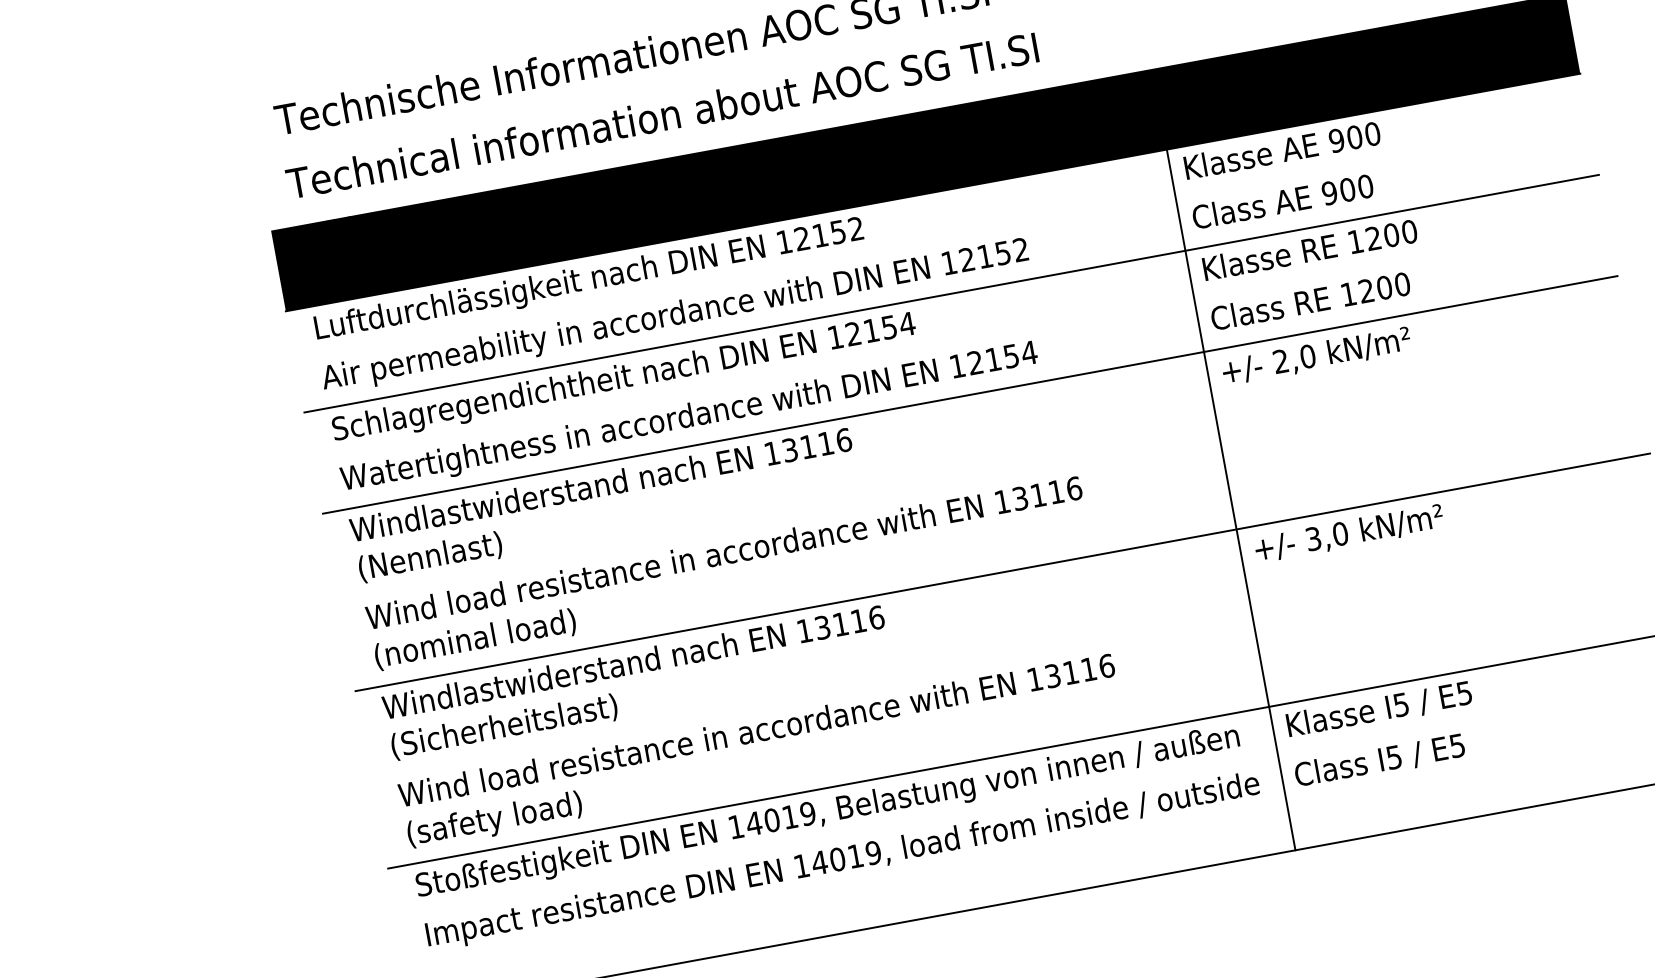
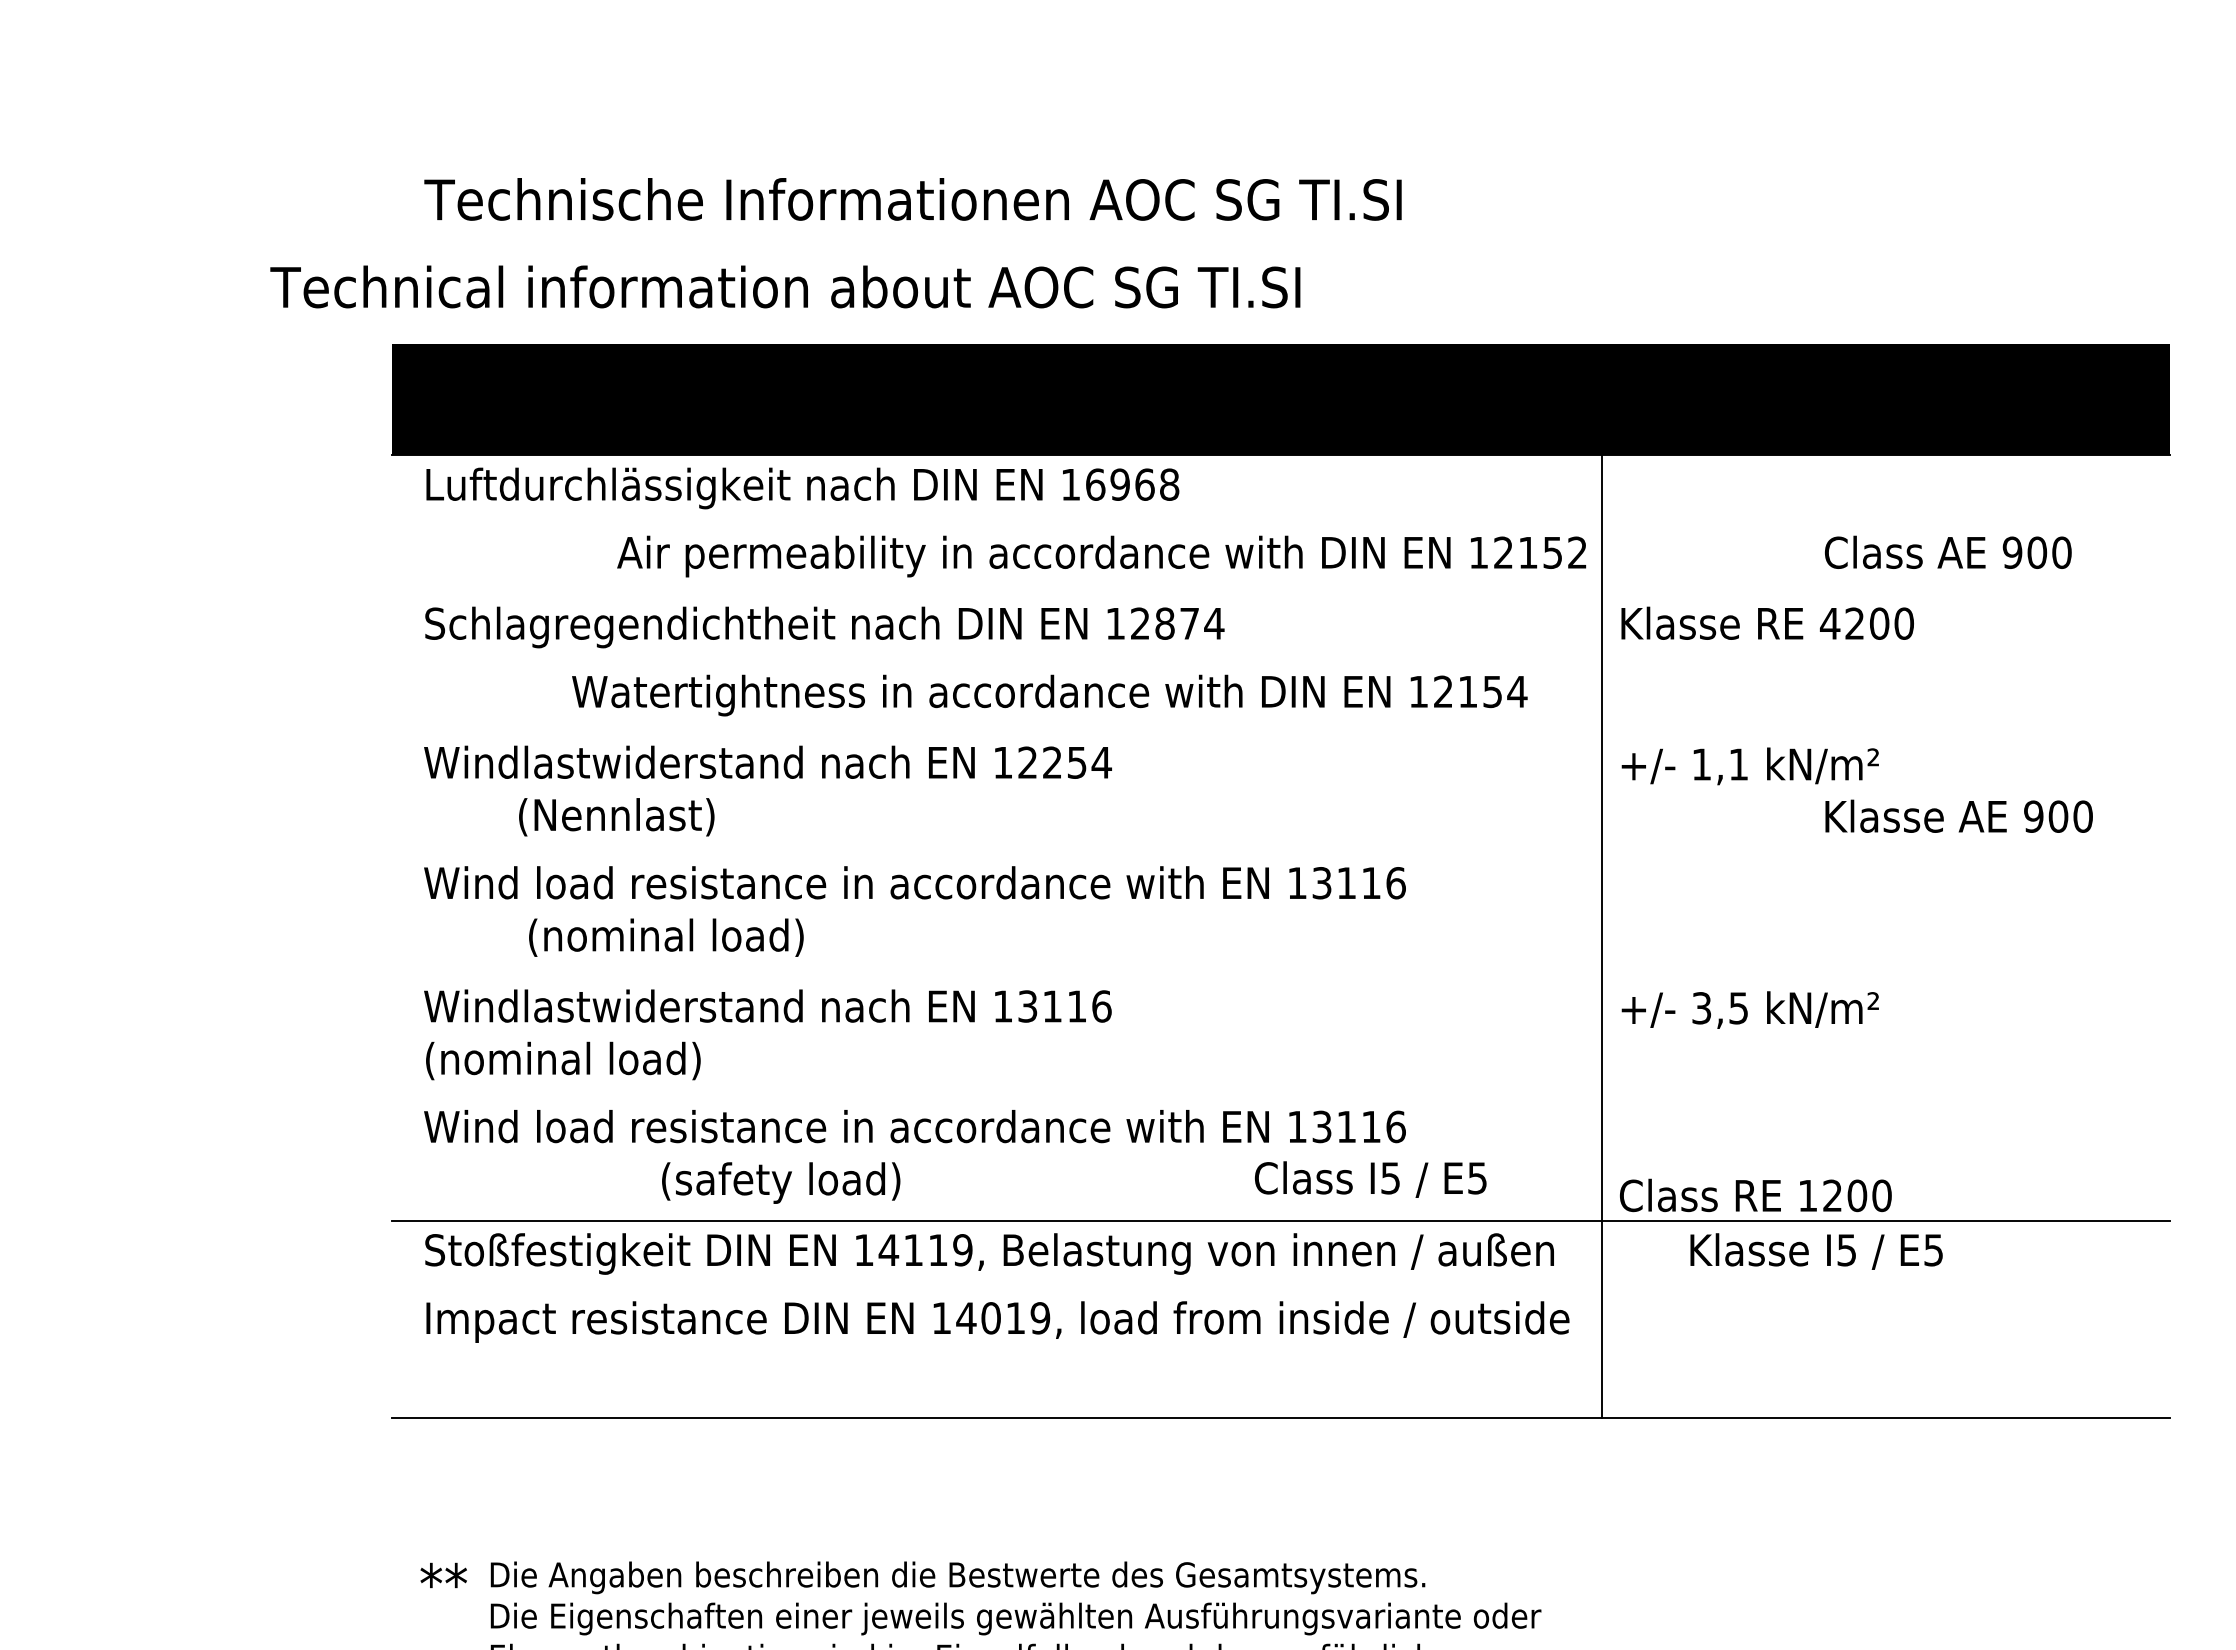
text: (662, 115) -> (785, 286), moved
text: (1281, 149) -> (1958, 815), moved
text: (1282, 200) -> (1948, 551), moved
text: (829, 233) -> (1132, 484), 12152 -> 16968
text: (1355, 241) -> (1829, 623), 1200 -> 4200
line: (951, 294) -> (1280, 594), removed
text: (1310, 301) -> (1755, 1195), moved
text: (675, 316) -> (1101, 556), moved
text: (879, 329) -> (1176, 623), 12154 -> 12874
text: (1294, 358) -> (1720, 764), 2,0 -> 1,1
line: (970, 395) -> (1280, 733), removed
text: (689, 418) -> (1049, 695), moved
text: (817, 445) -> (1065, 762), 13116 -> 12254
text: (1340, 534) -> (1738, 1008), 3,0 -> 3,5
text: (430, 557) -> (616, 817), moved
line: (1002, 572) -> (1280, 976), removed
text: (475, 639) -> (666, 937), moved
text: (1379, 709) -> (1816, 1251), moved
text: (509, 725) -> (587, 1060), (Sicherheitslast) -> (nominal load)
text: (1379, 760) -> (1370, 1179), moved
text: (495, 820) -> (781, 1182), moved
text: (772, 820) -> (913, 1250), 14019, -> 14119,

